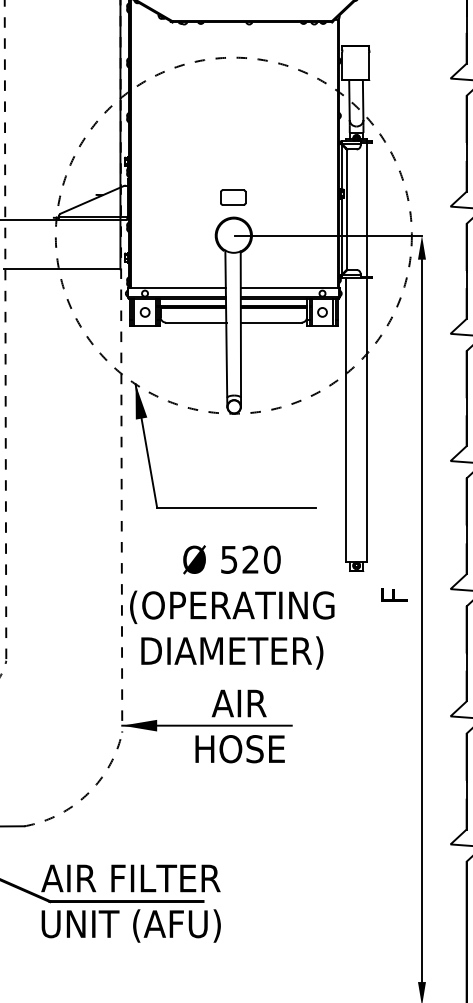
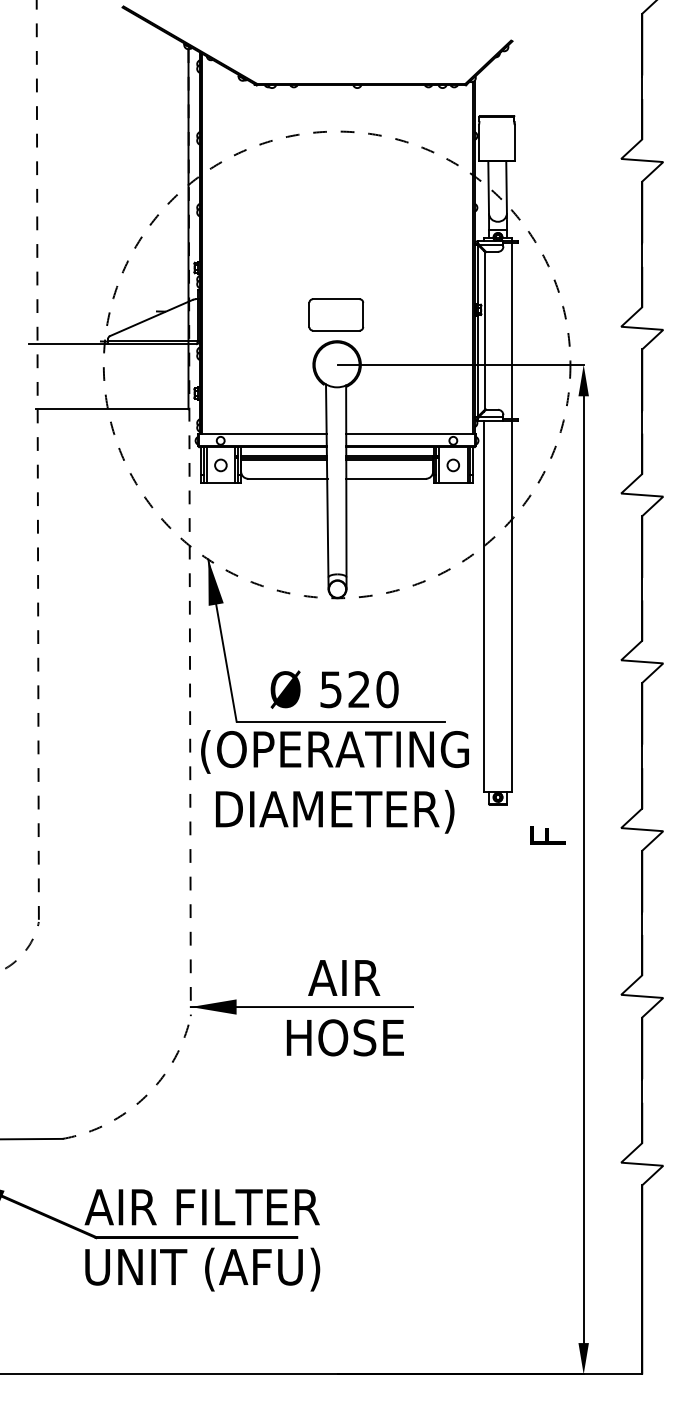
part: (233, 197) -> (336, 314), size x1.67
text: (231, 606) -> (334, 751), moved

